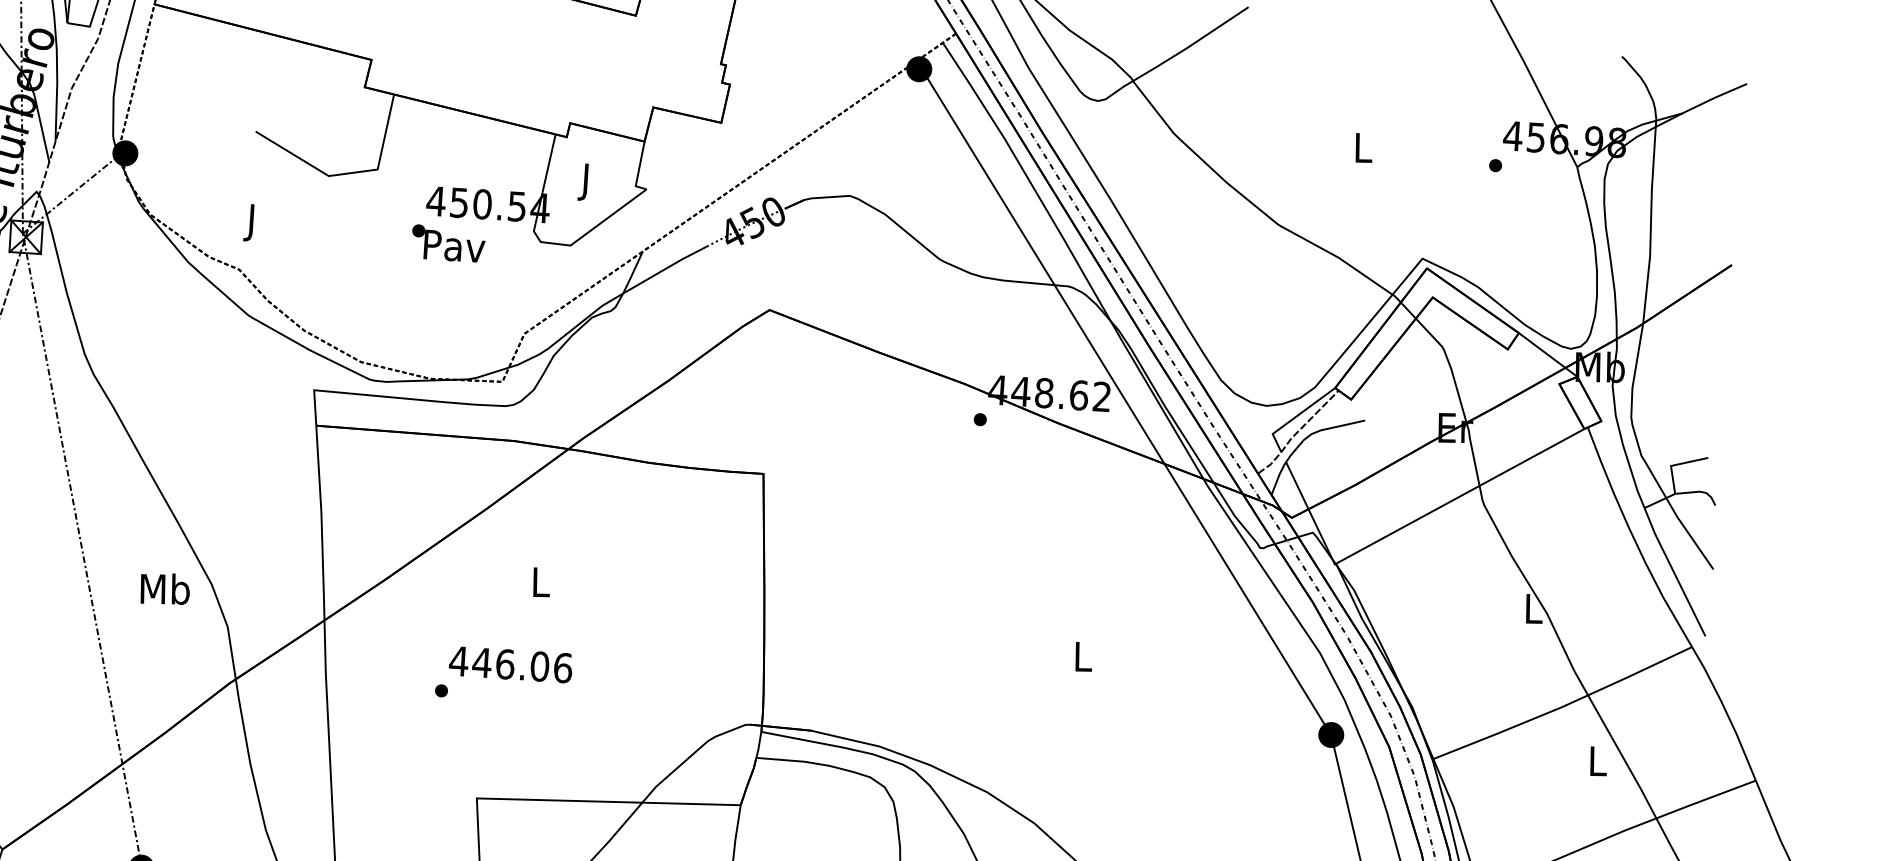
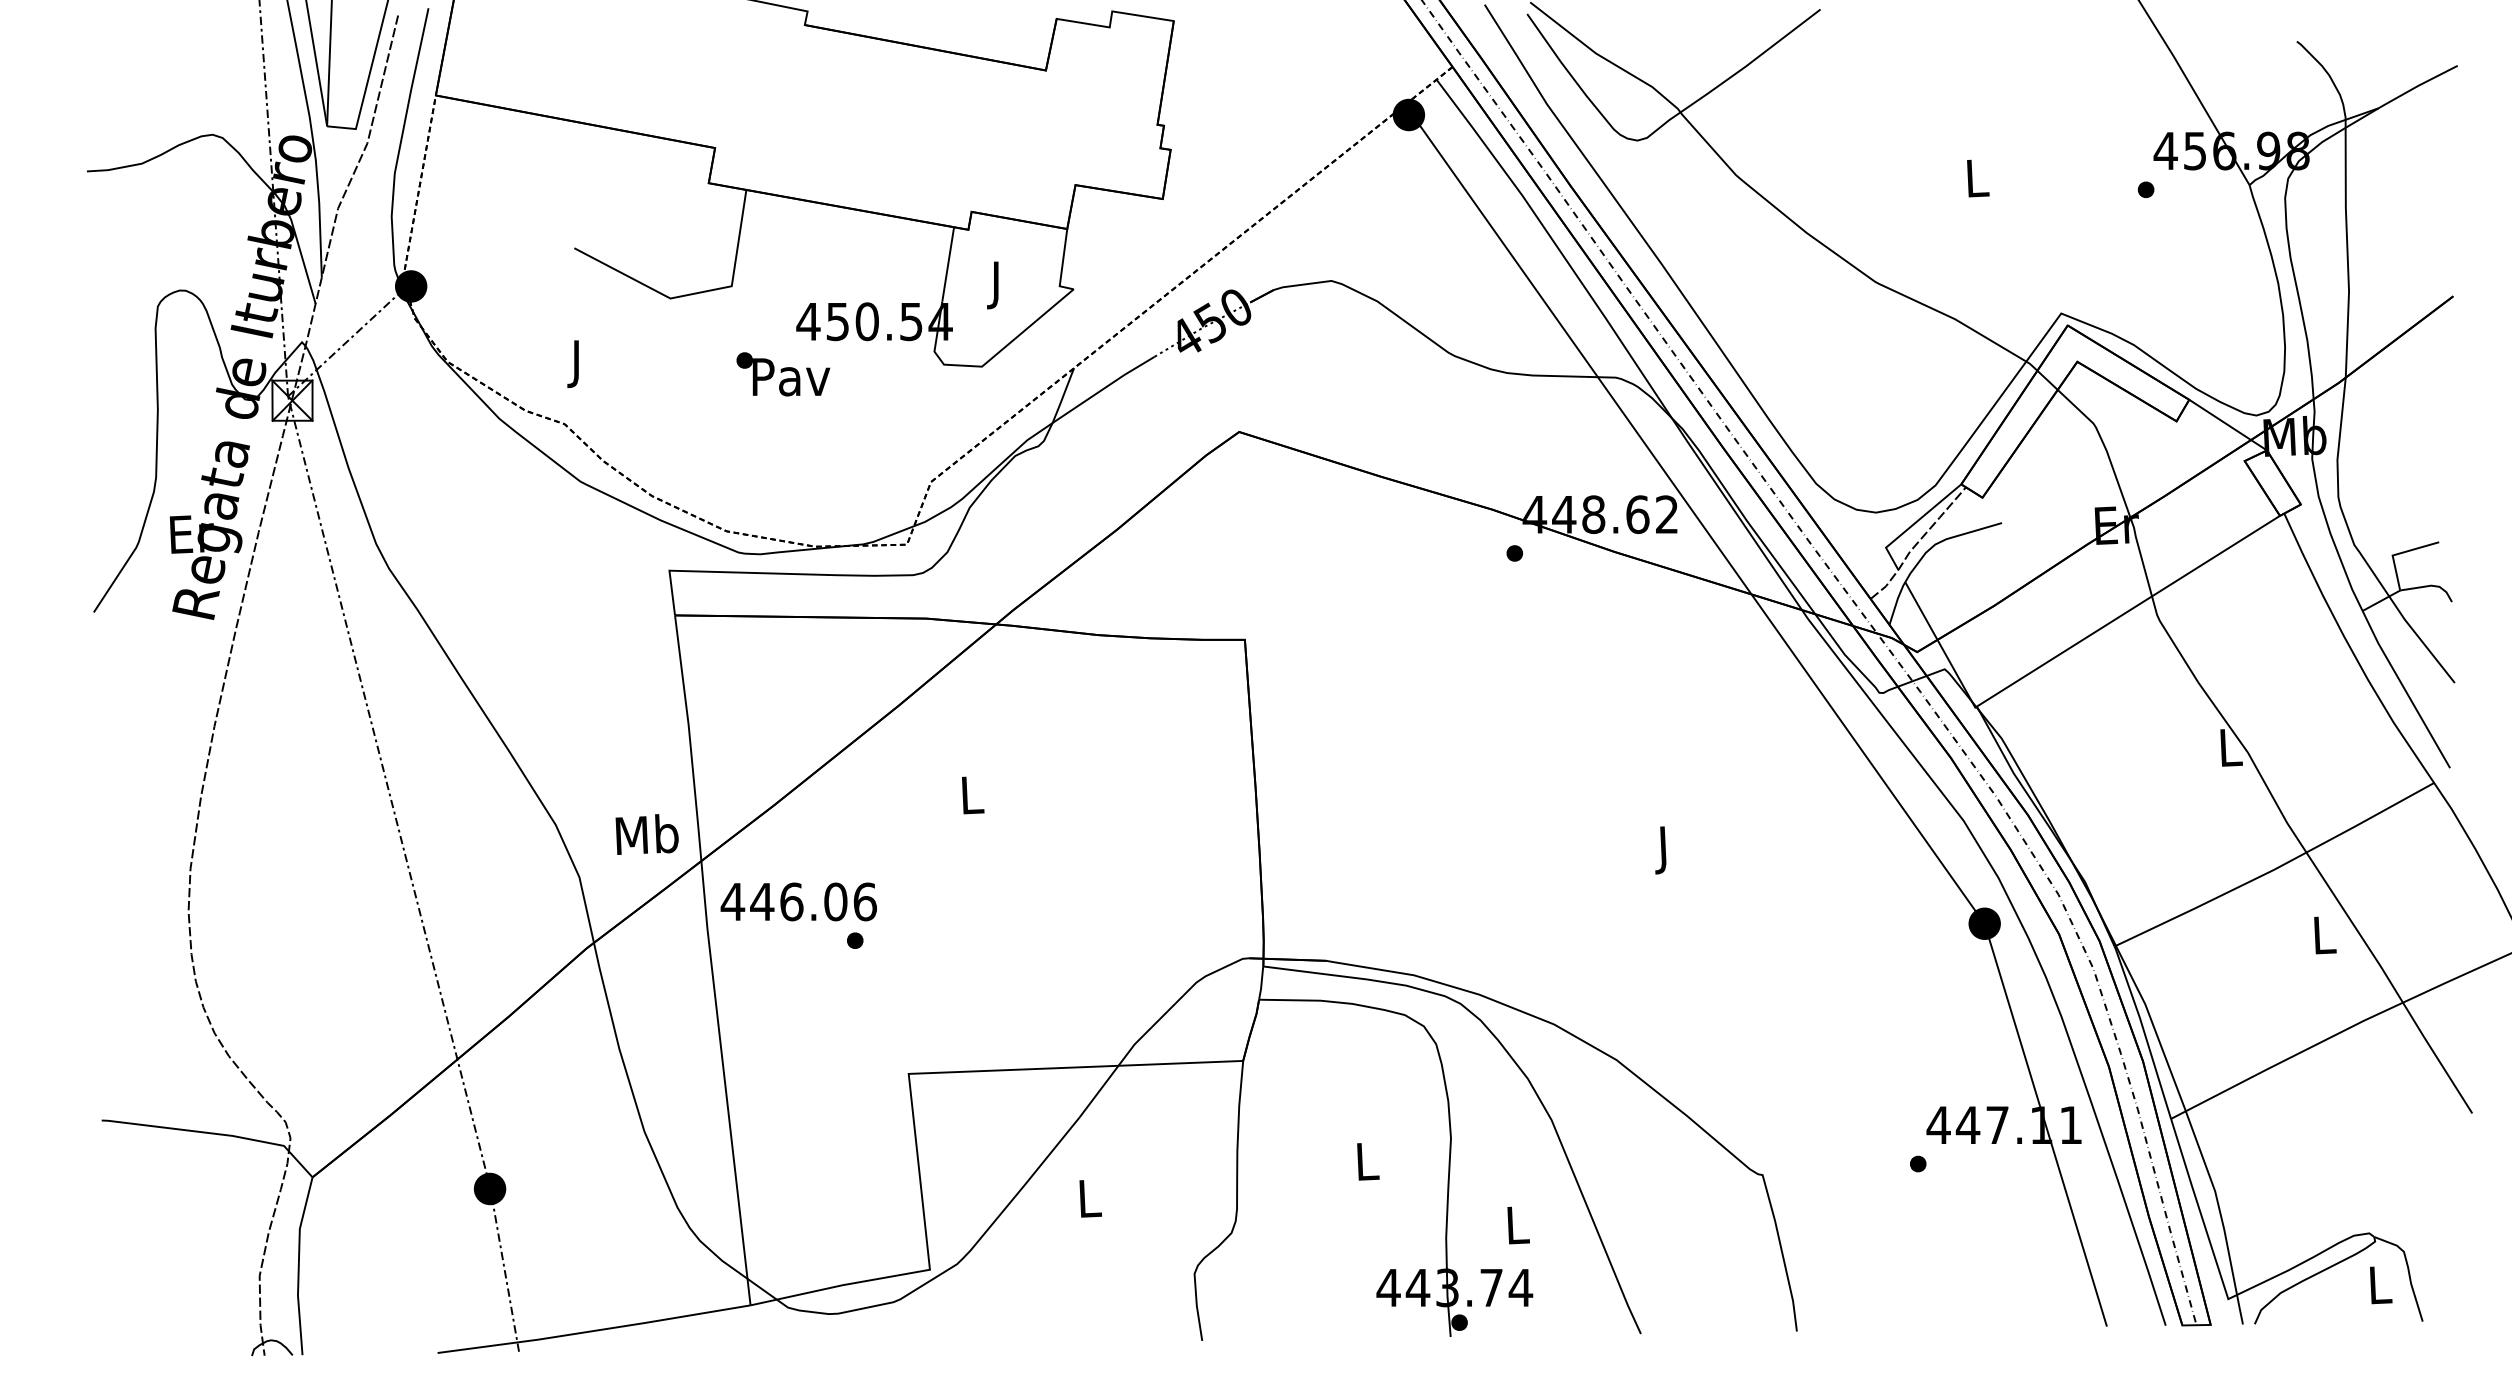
text: (448, 243) -> (783, 374), moved
text: (164, 589) -> (646, 834), moved
text: (1083, 661) -> (1665, 850), L -> J
text: (510, 664) -> (798, 901), moved

